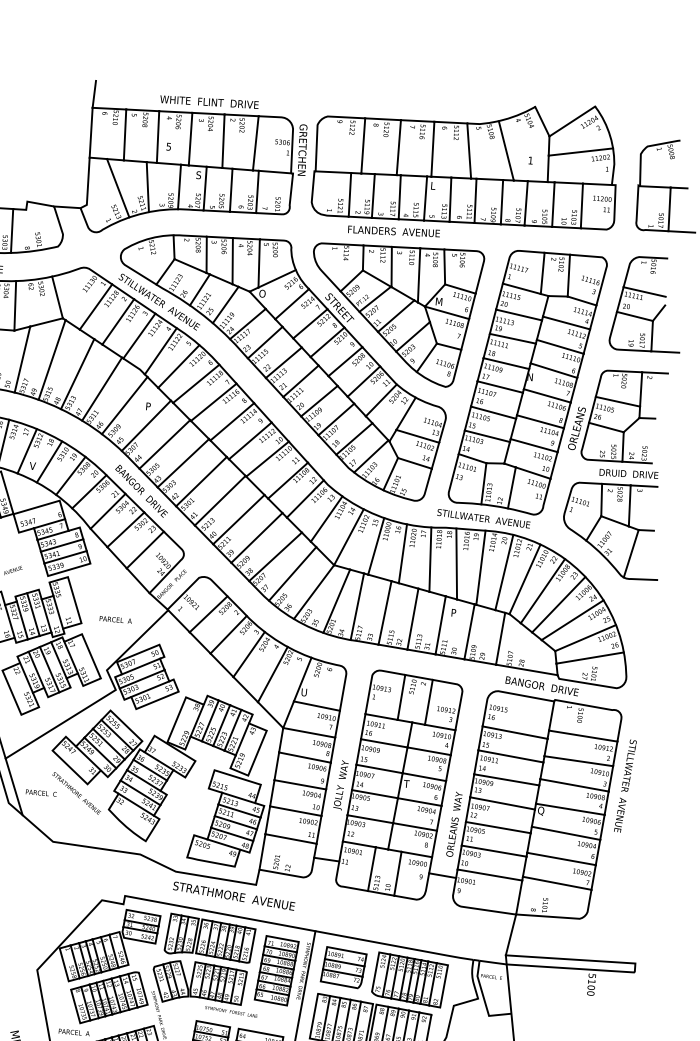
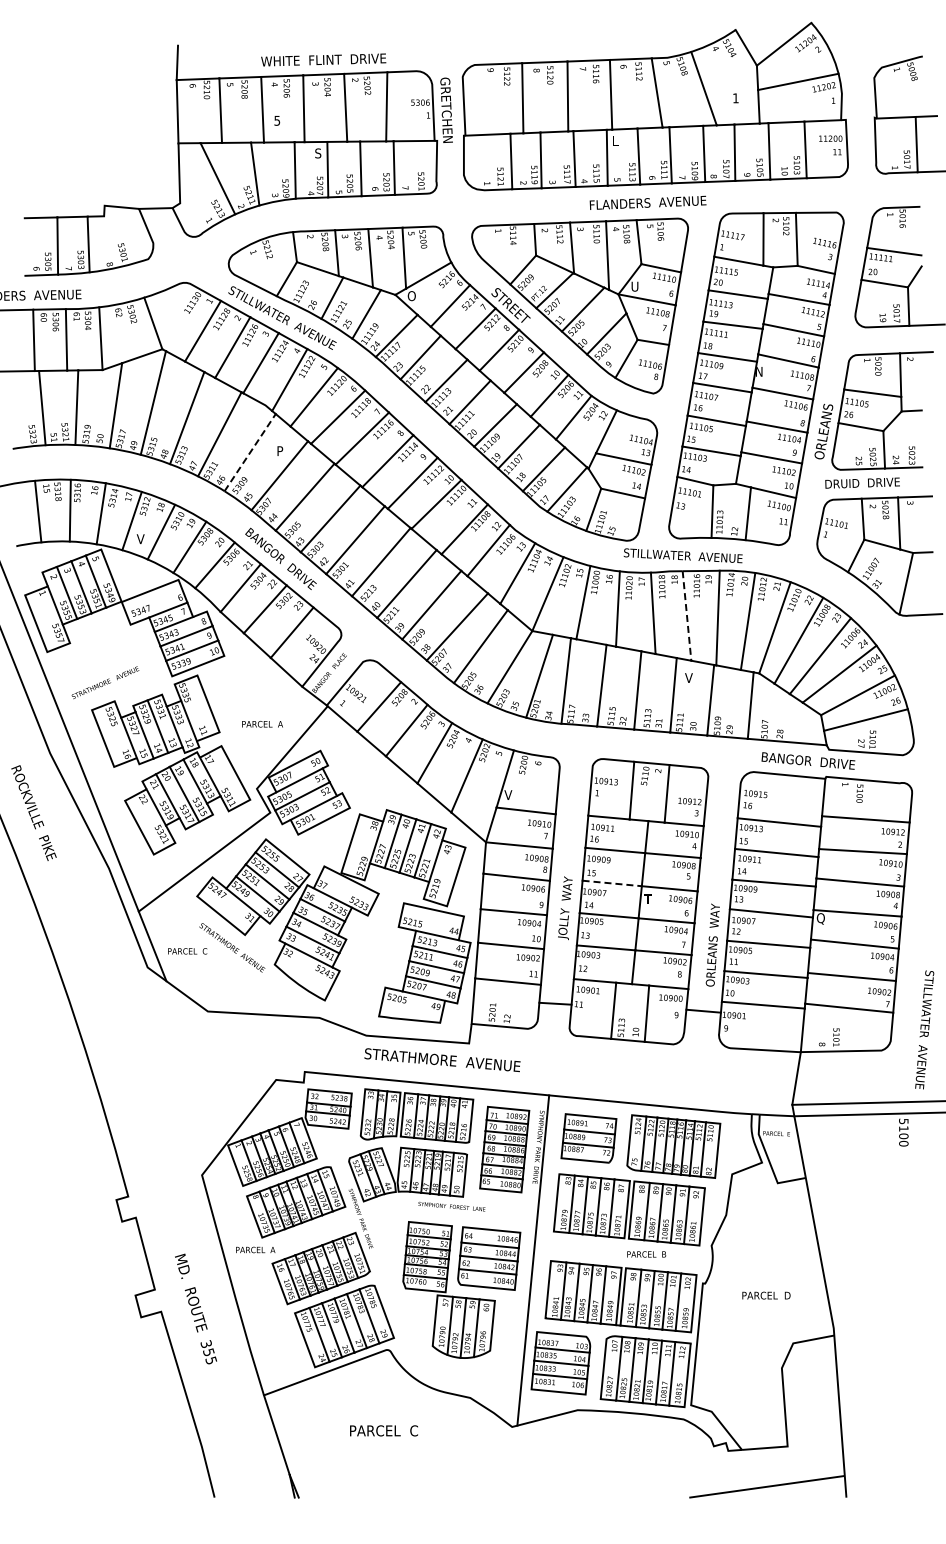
text: (393, 231) -> (647, 202), moved
text: (438, 301) -> (635, 286), M -> U
line: (124, 405) -> (250, 452), solid -> dashed
text: (628, 473) -> (862, 482), moved
text: (483, 518) -> (682, 555), moved
line: (457, 563) -> (687, 615), solid -> dashed
text: (453, 612) -> (688, 677), P -> V
text: (304, 692) -> (508, 795), U -> V
line: (379, 769) -> (612, 883), solid -> dashed
text: (625, 785) -> (924, 1029), moved

